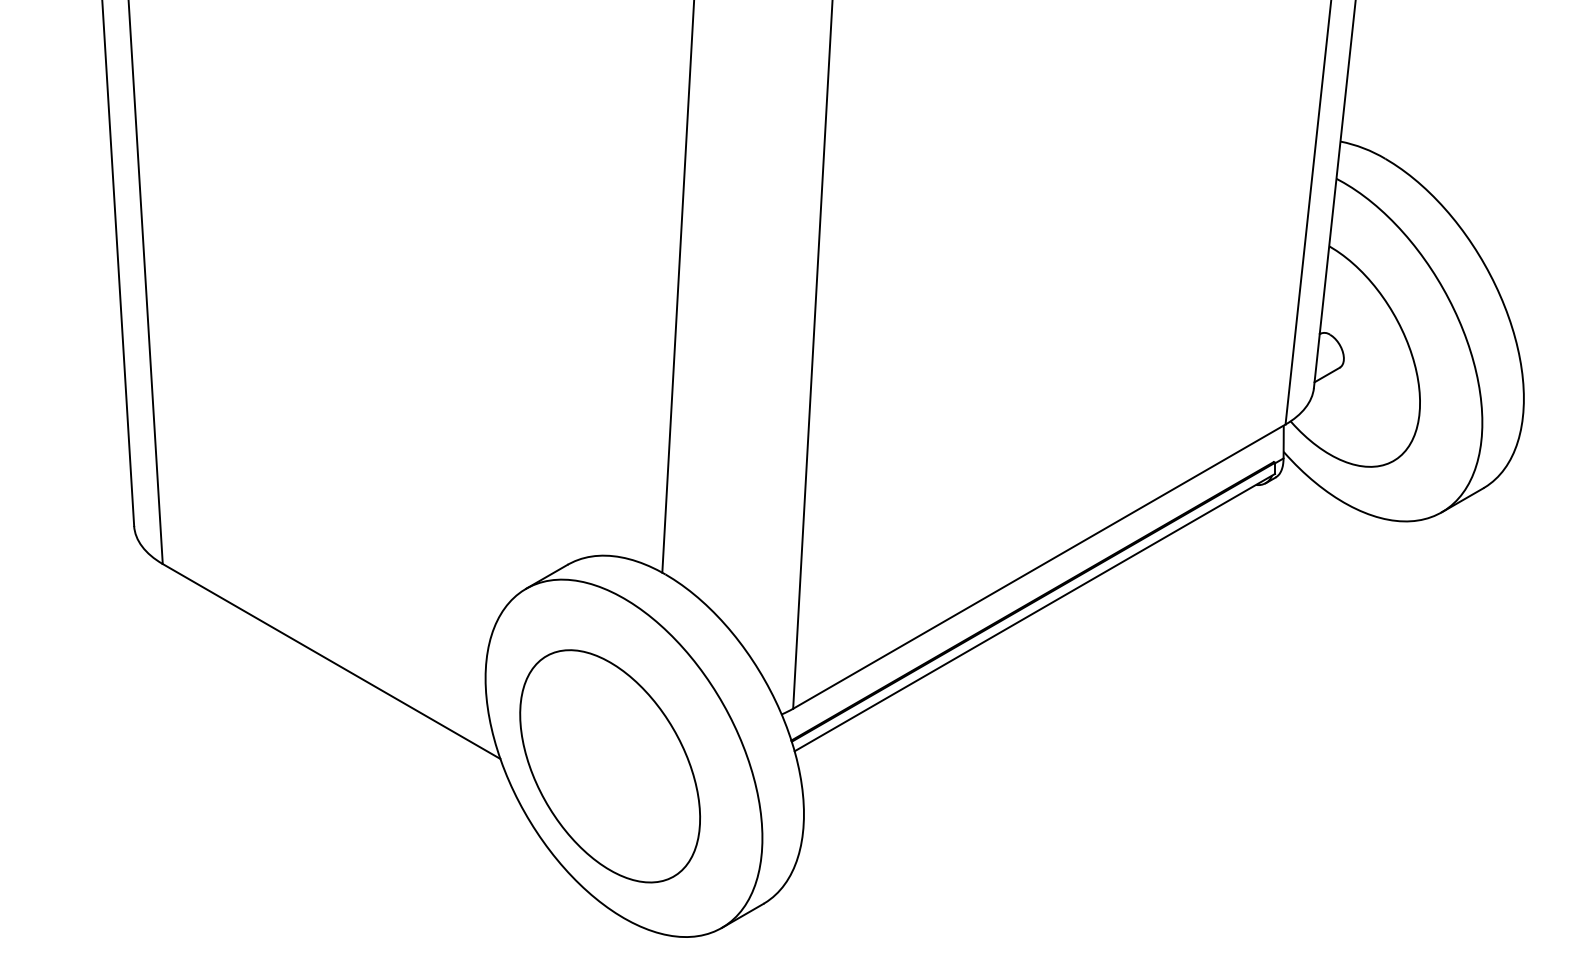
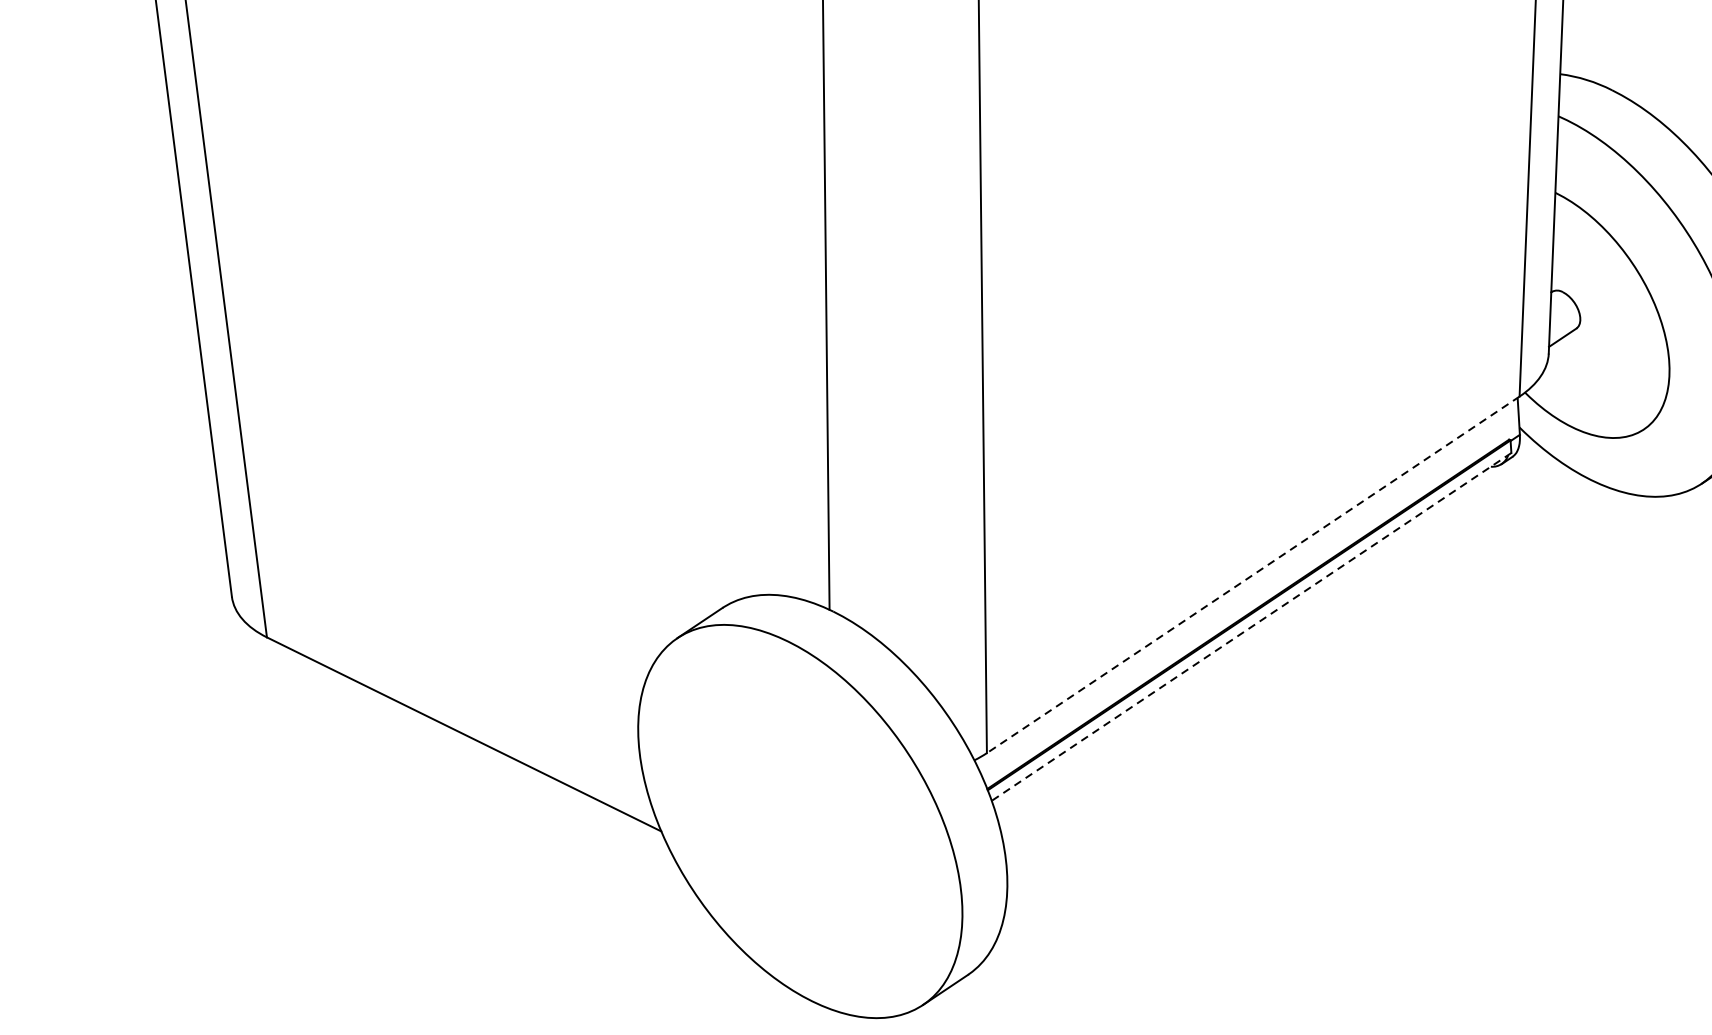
line: (1038, 566) -> (1252, 574), solid -> dashed
line: (1034, 612) -> (1251, 626), solid -> dashed
part: (609, 766) -> (784, 831), removed

